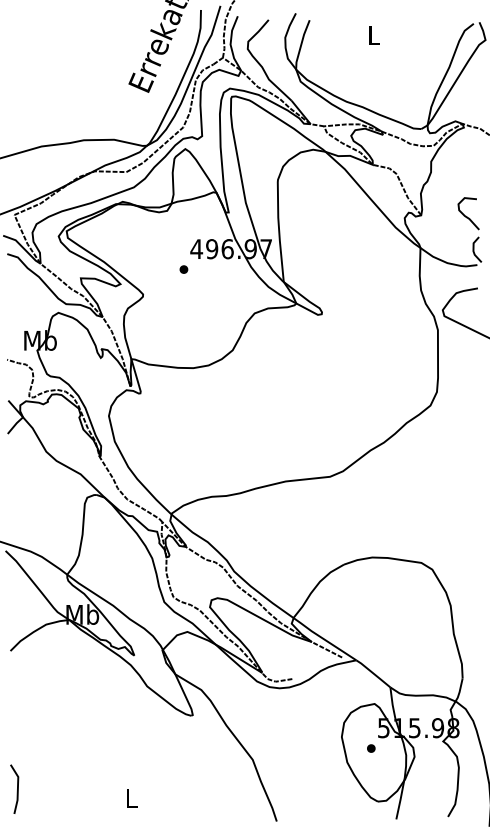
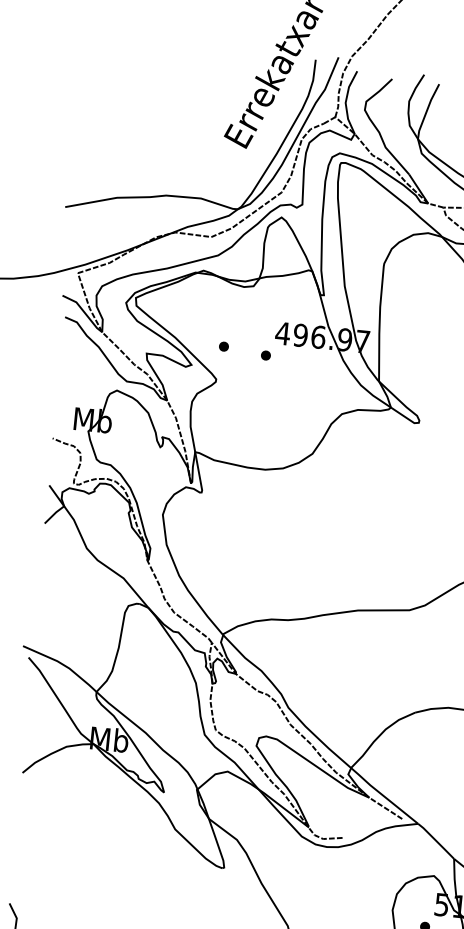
part: (146, 265) -> (223, 346), added

